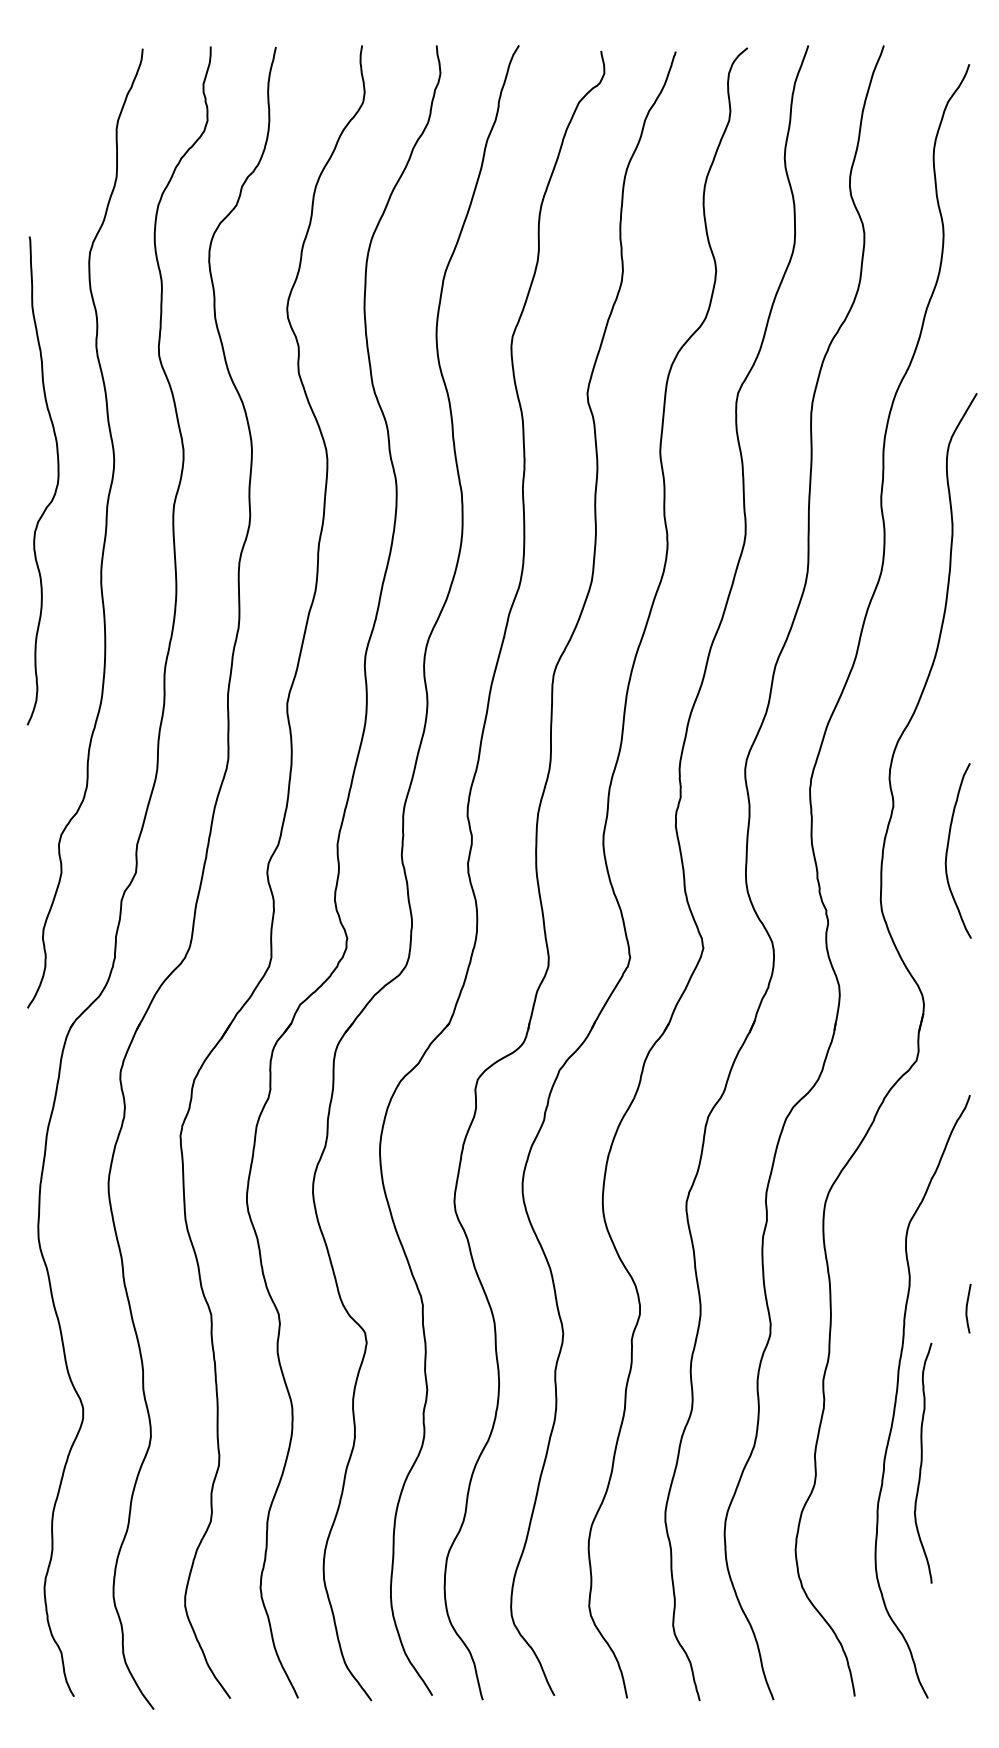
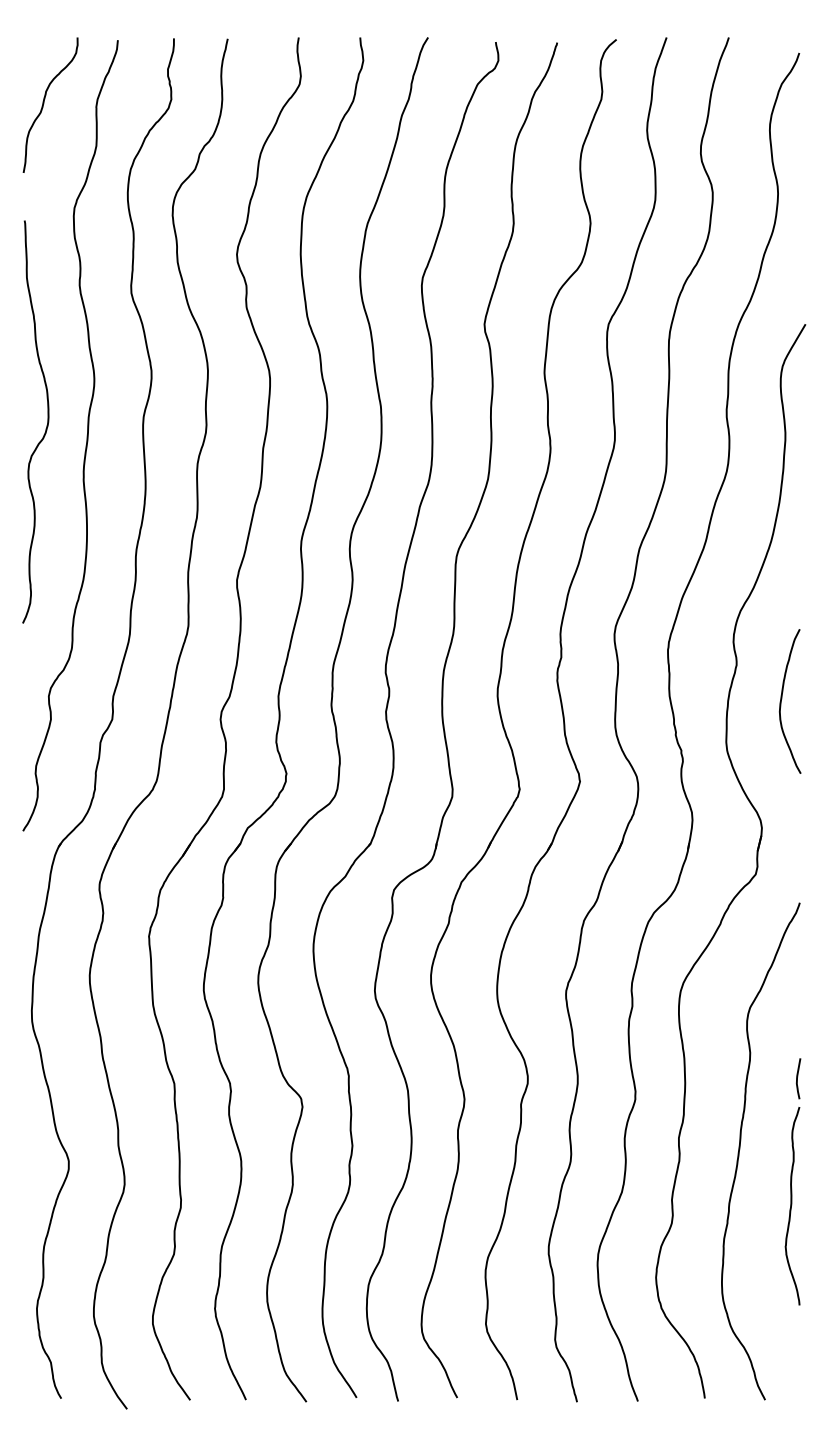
curve: (53, 125) -> (44, 103), added
curve: (56, 484) -> (46, 424), moved
curve: (922, 1462) -> (792, 1205), moved

